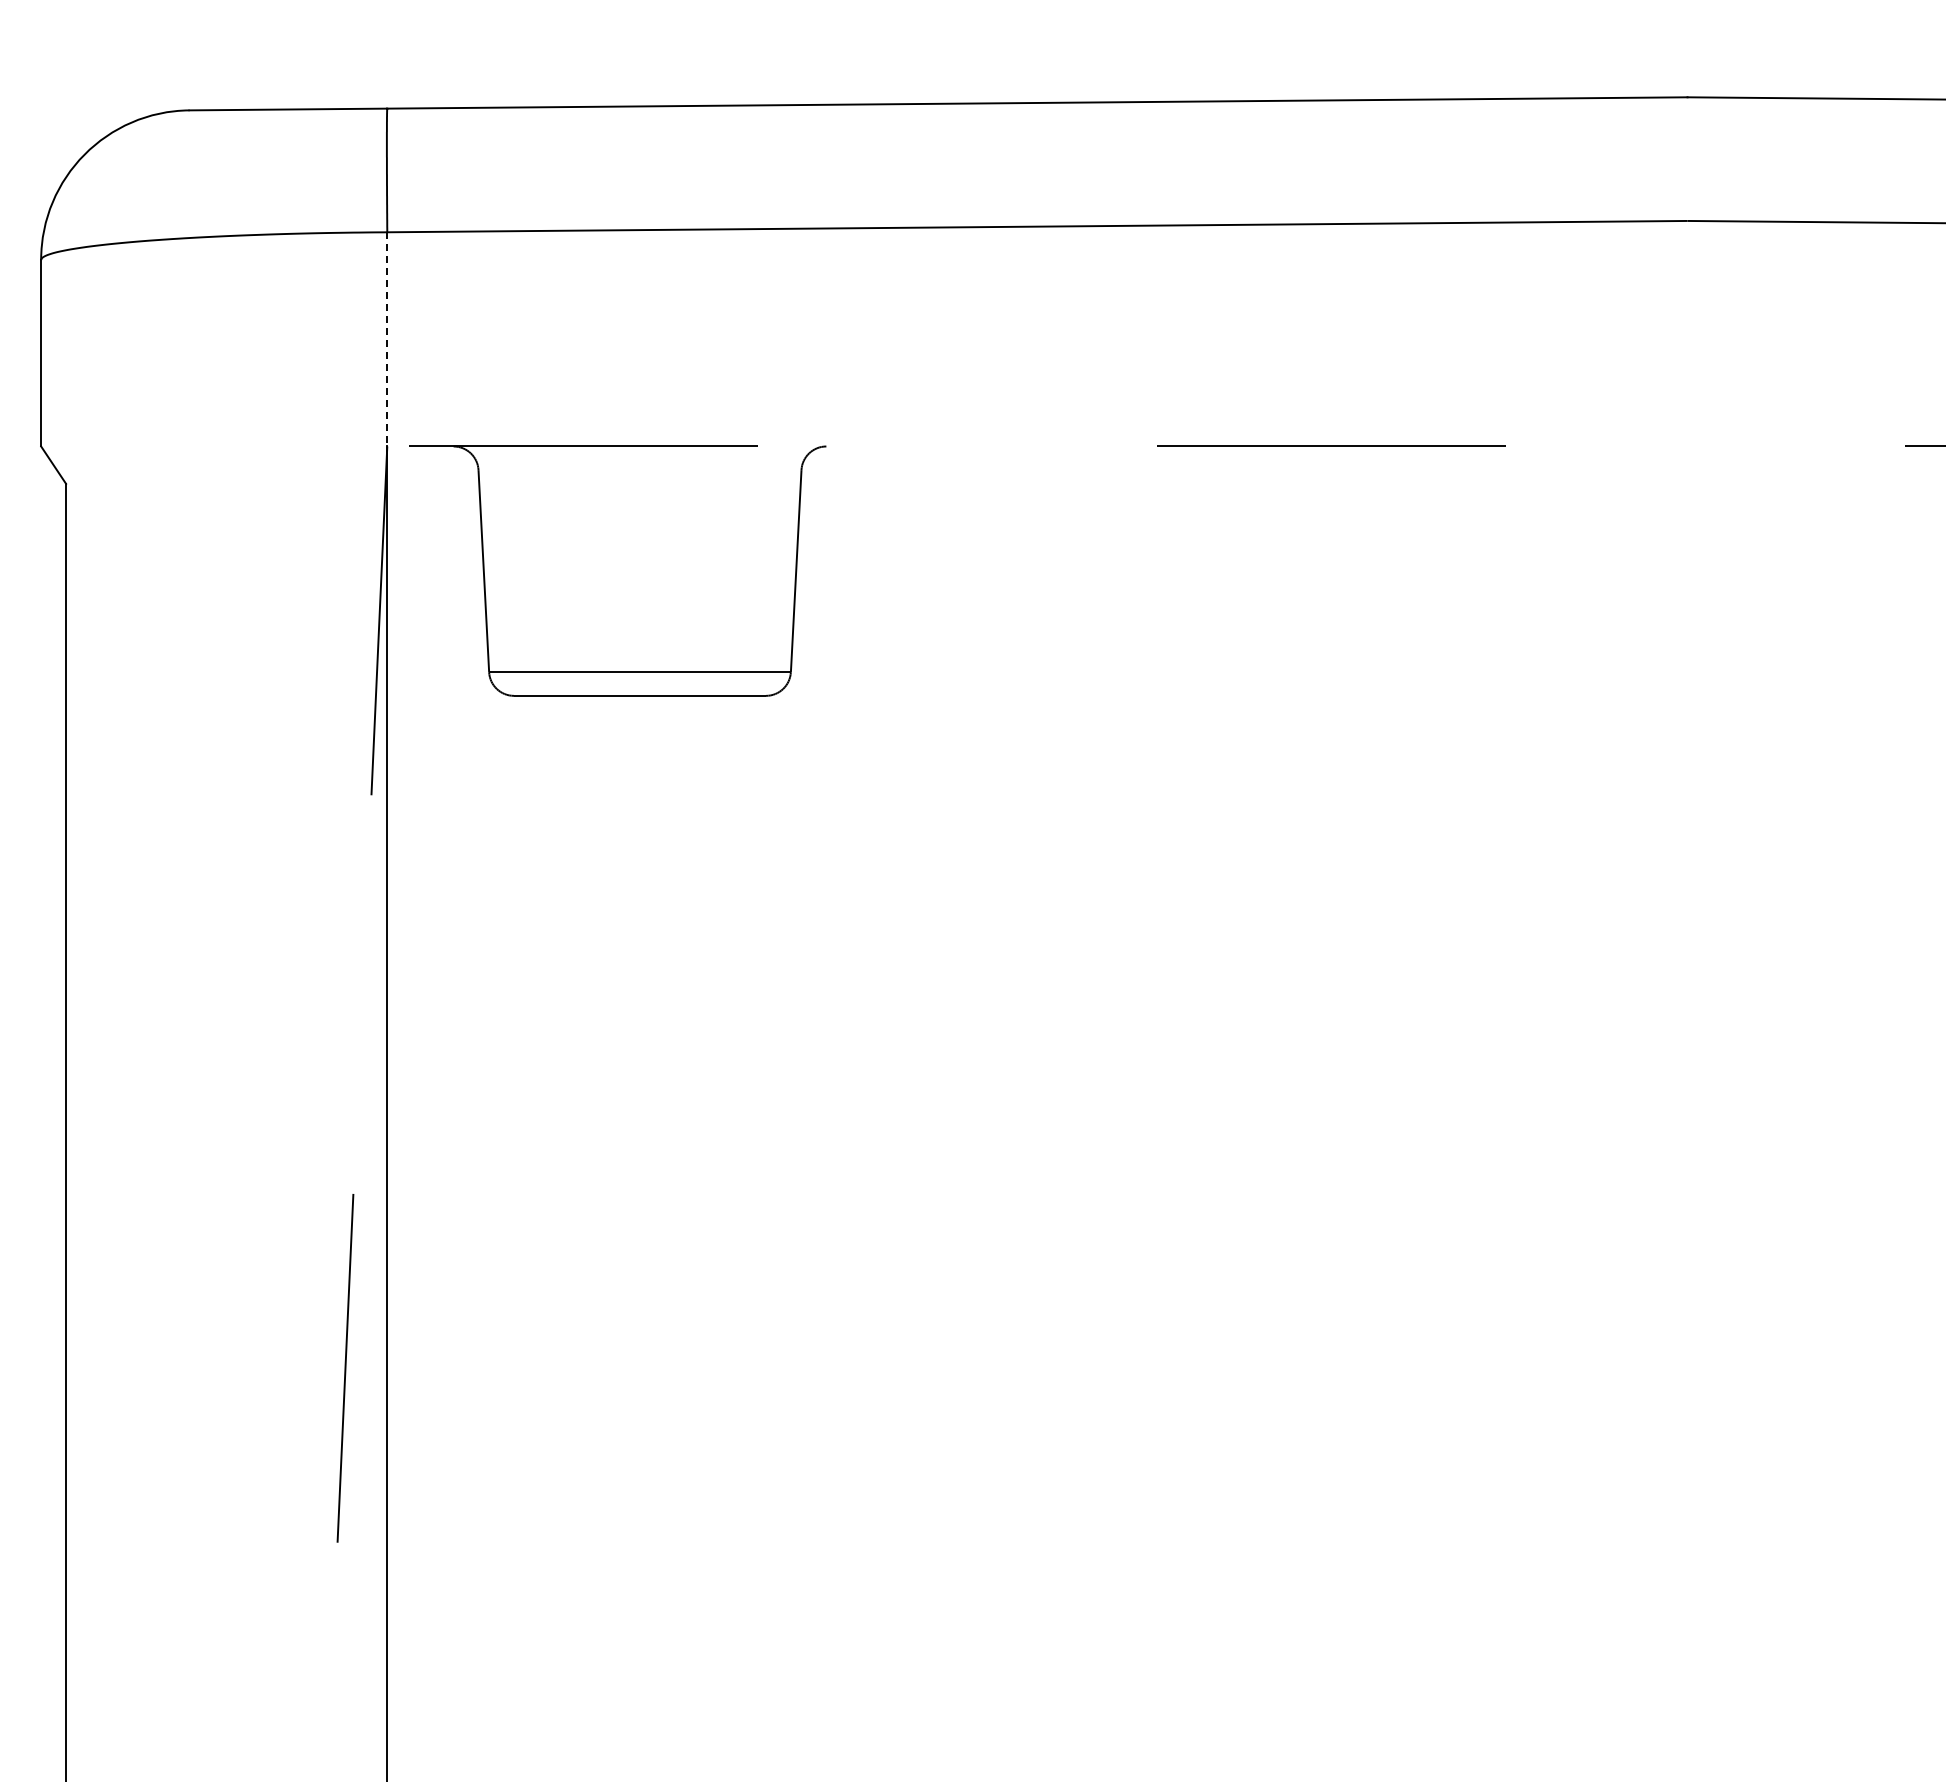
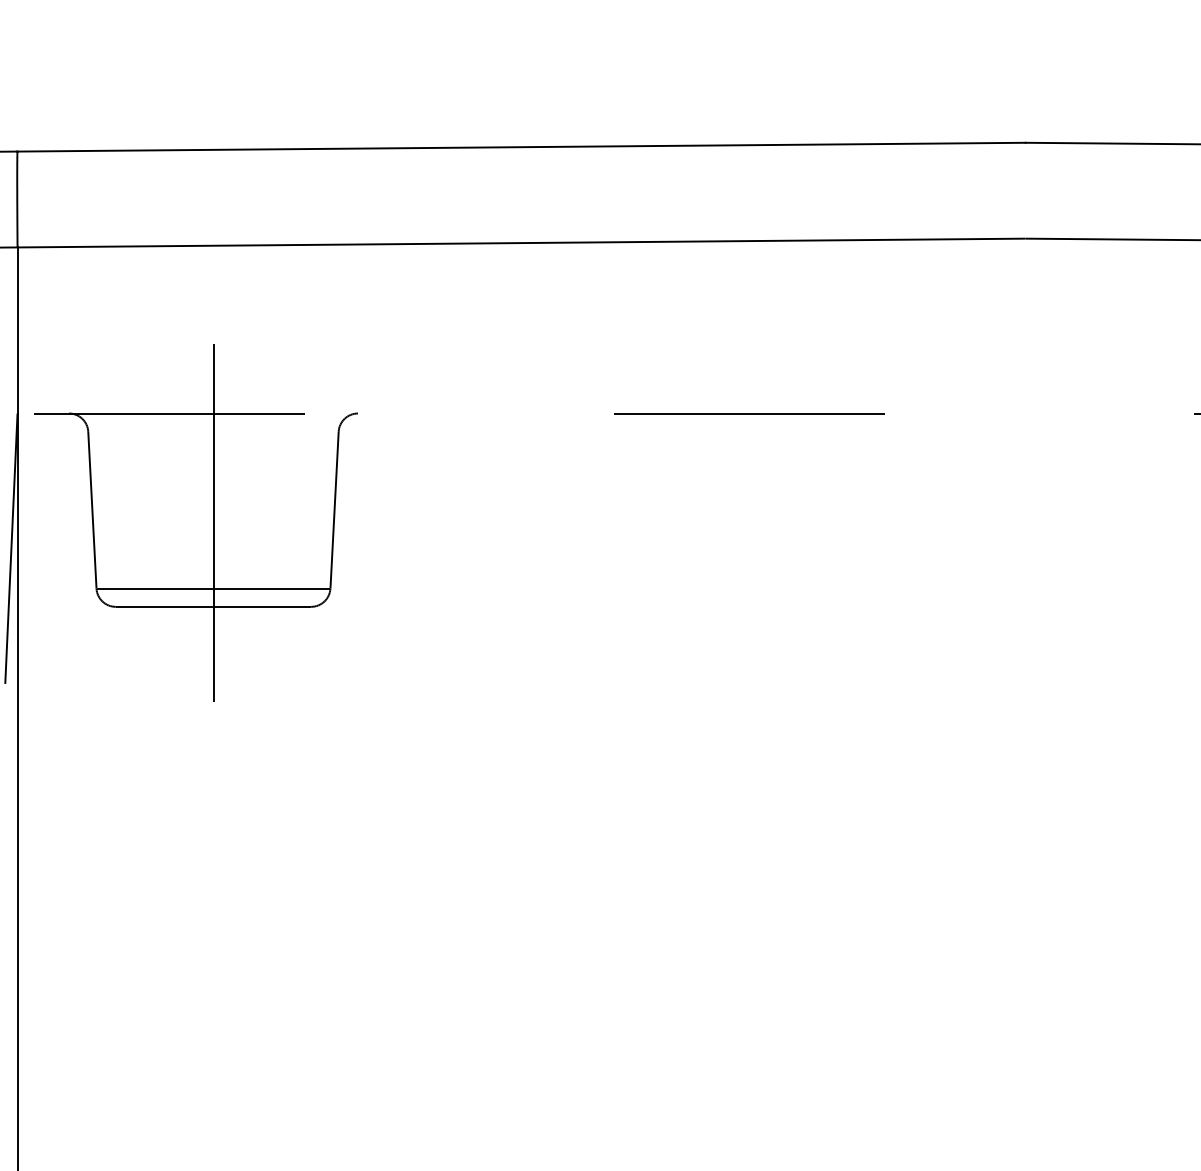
line: (387, 339) -> (17, 330), dashed -> solid
line: (640, 587) -> (213, 522), added

